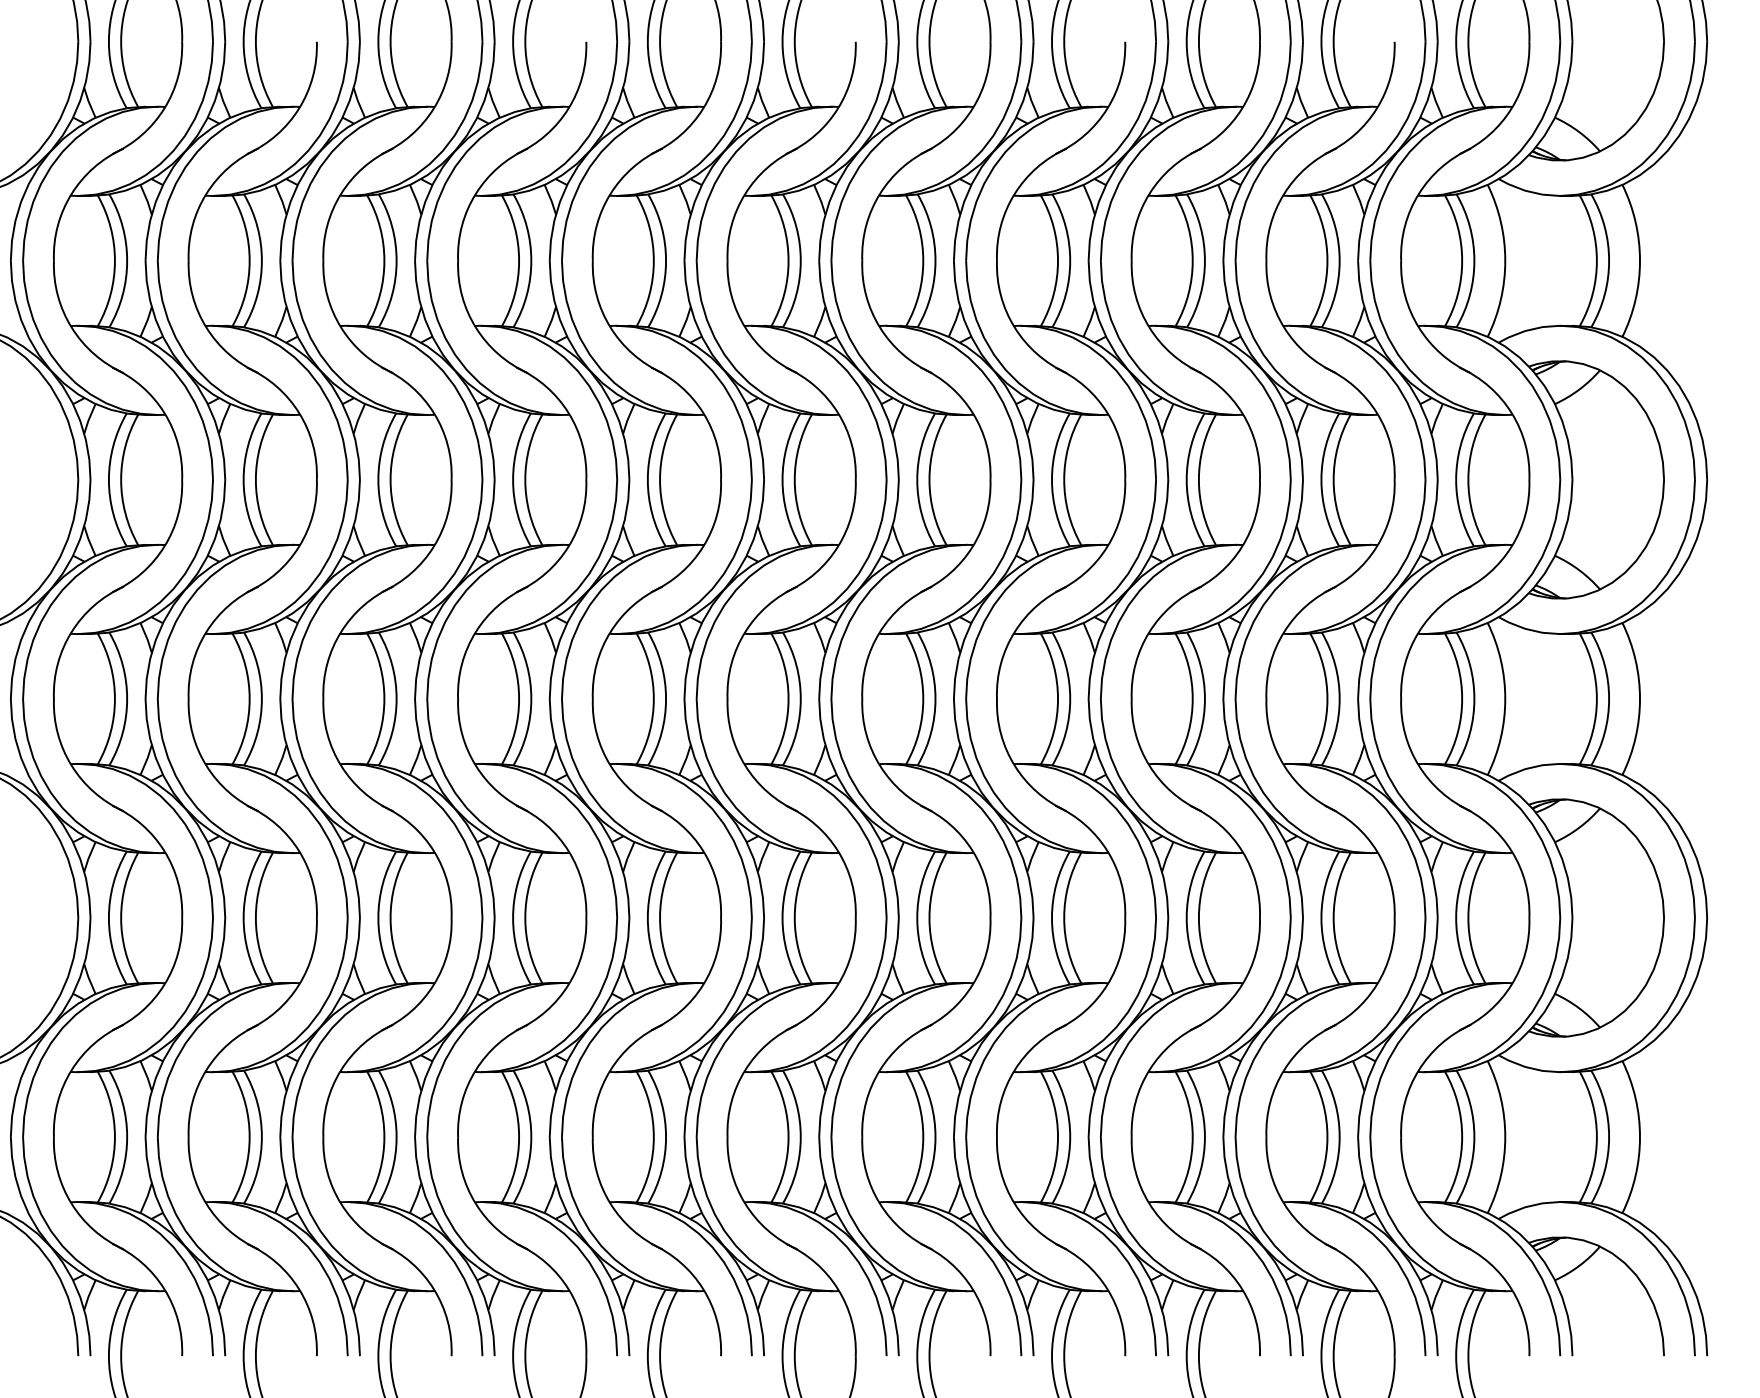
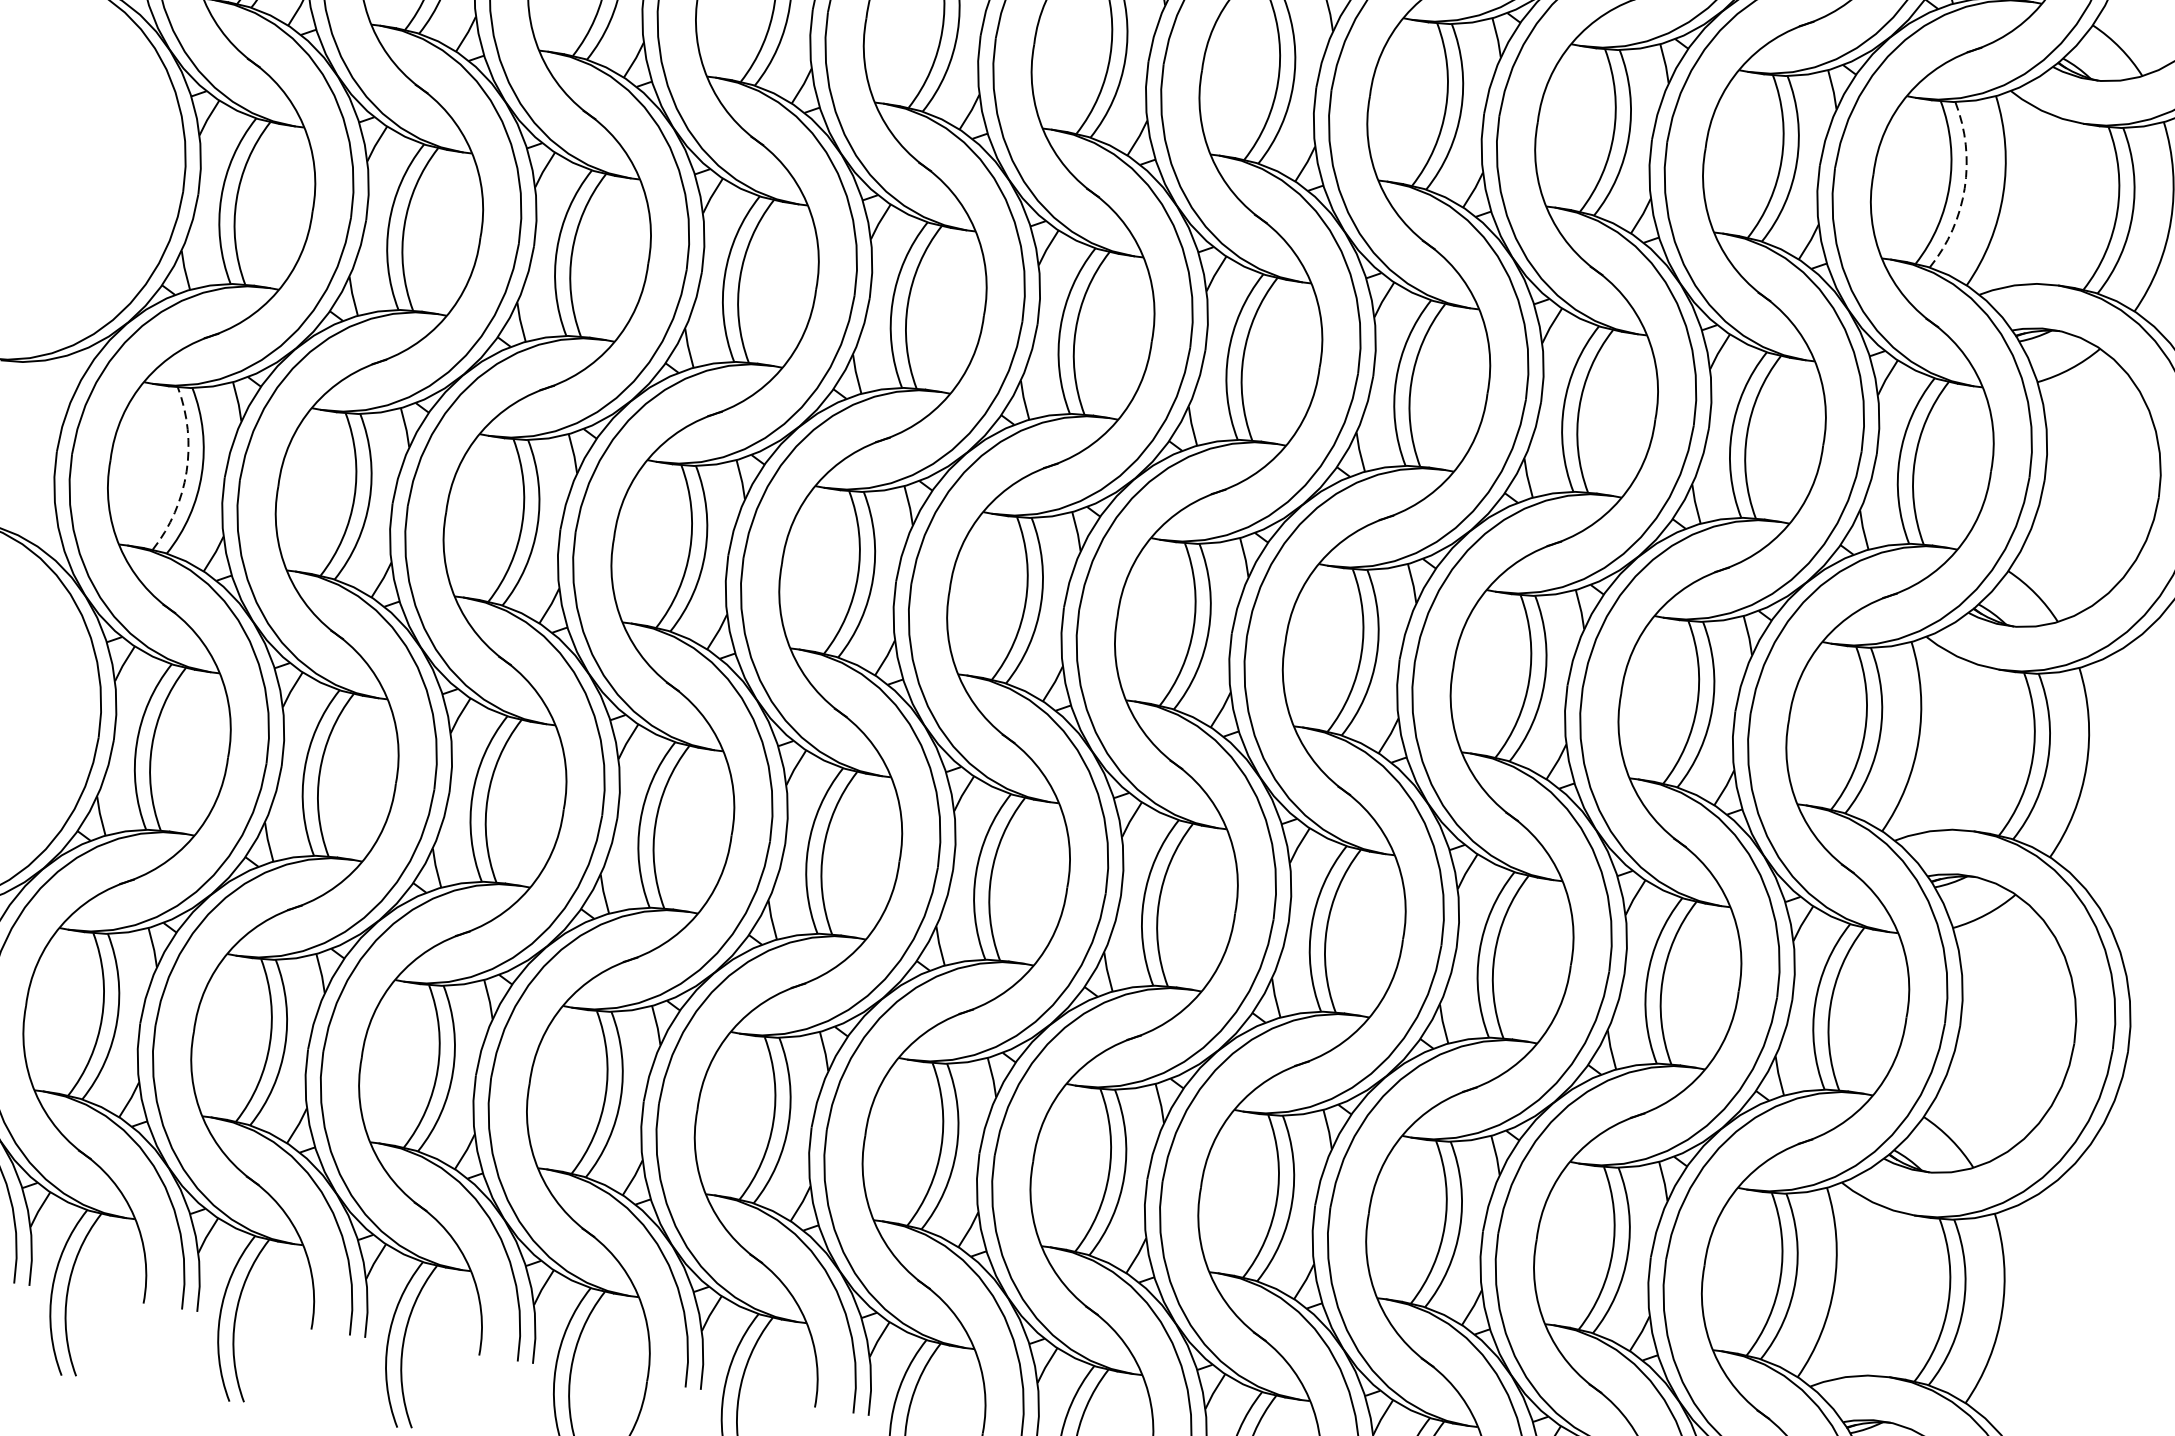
arc: (1474, 260) -> (1964, 187), solid -> dashed
arc: (114, 698) -> (186, 471), solid -> dashed

